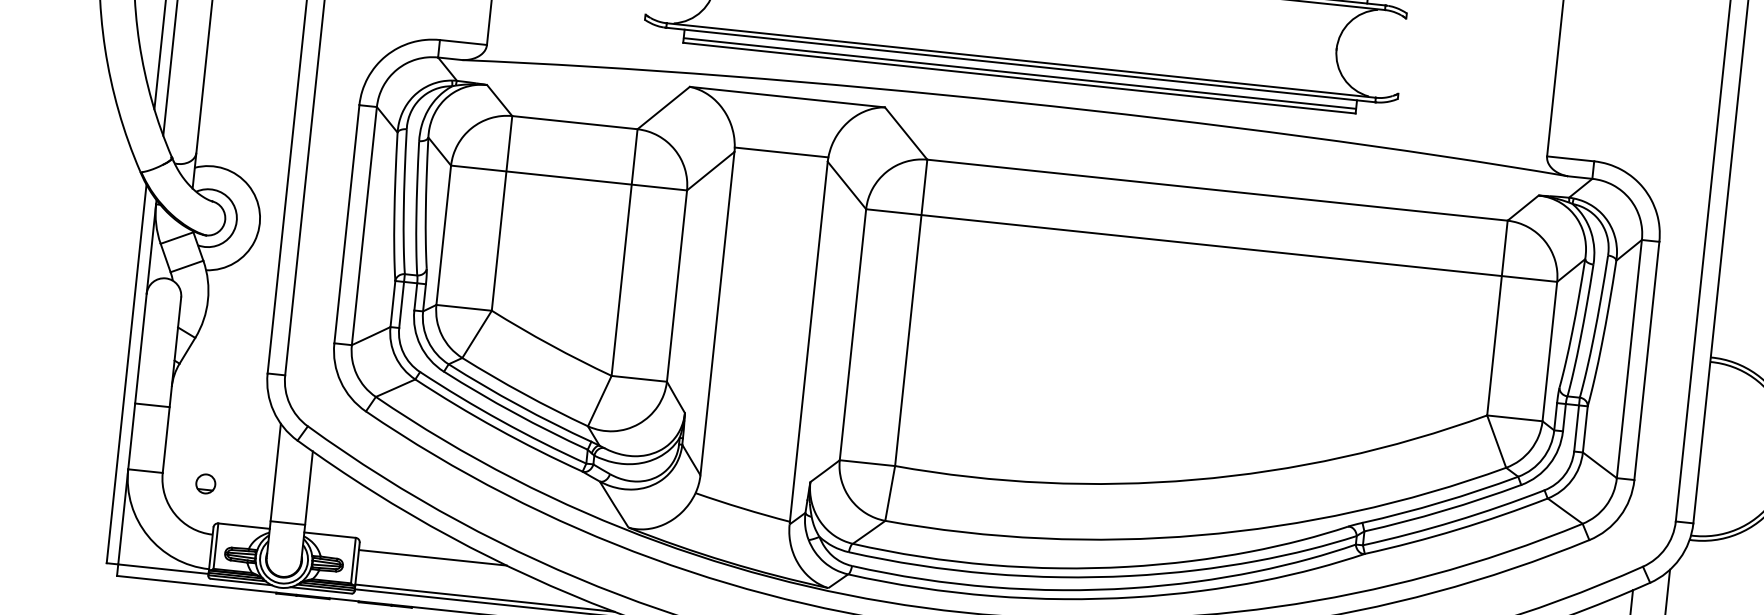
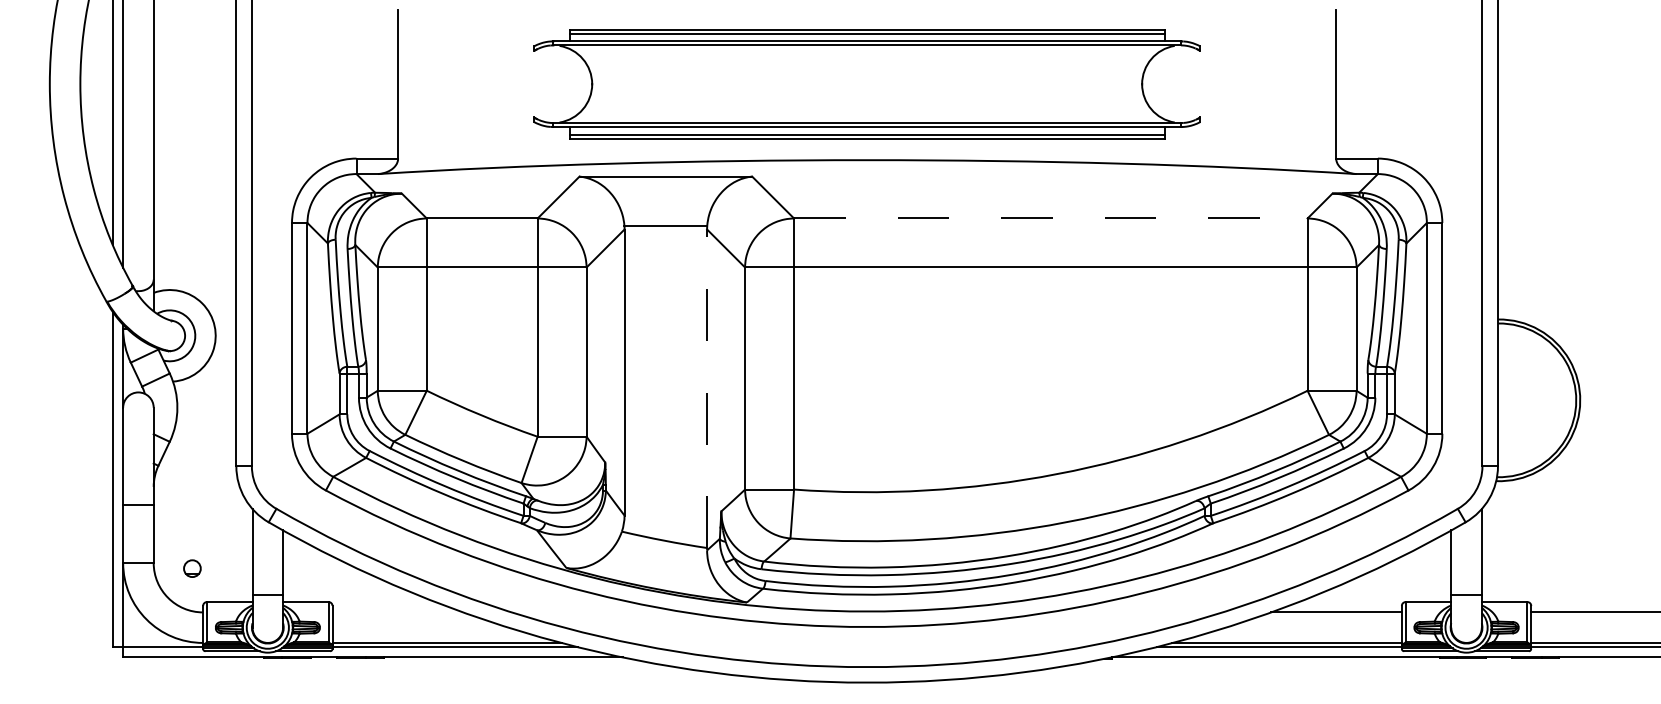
line: (1217, 190) -> (1050, 218), solid -> dashed
line: (809, 341) -> (707, 388), solid -> dashed
line: (432, 557) -> (397, 612), removed

